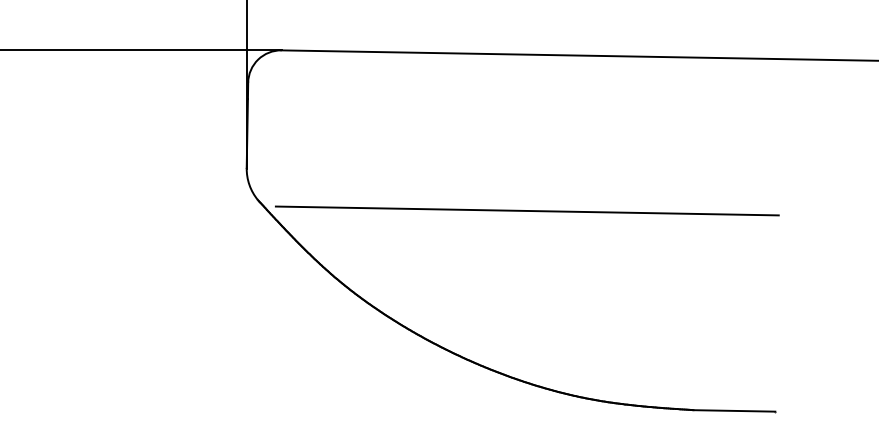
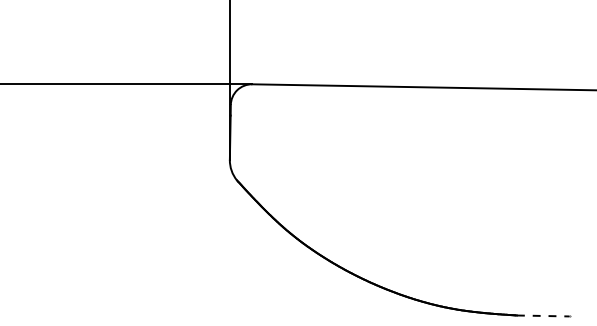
line: (526, 210) -> (409, 187), removed
line: (734, 410) -> (543, 315), solid -> dashed

